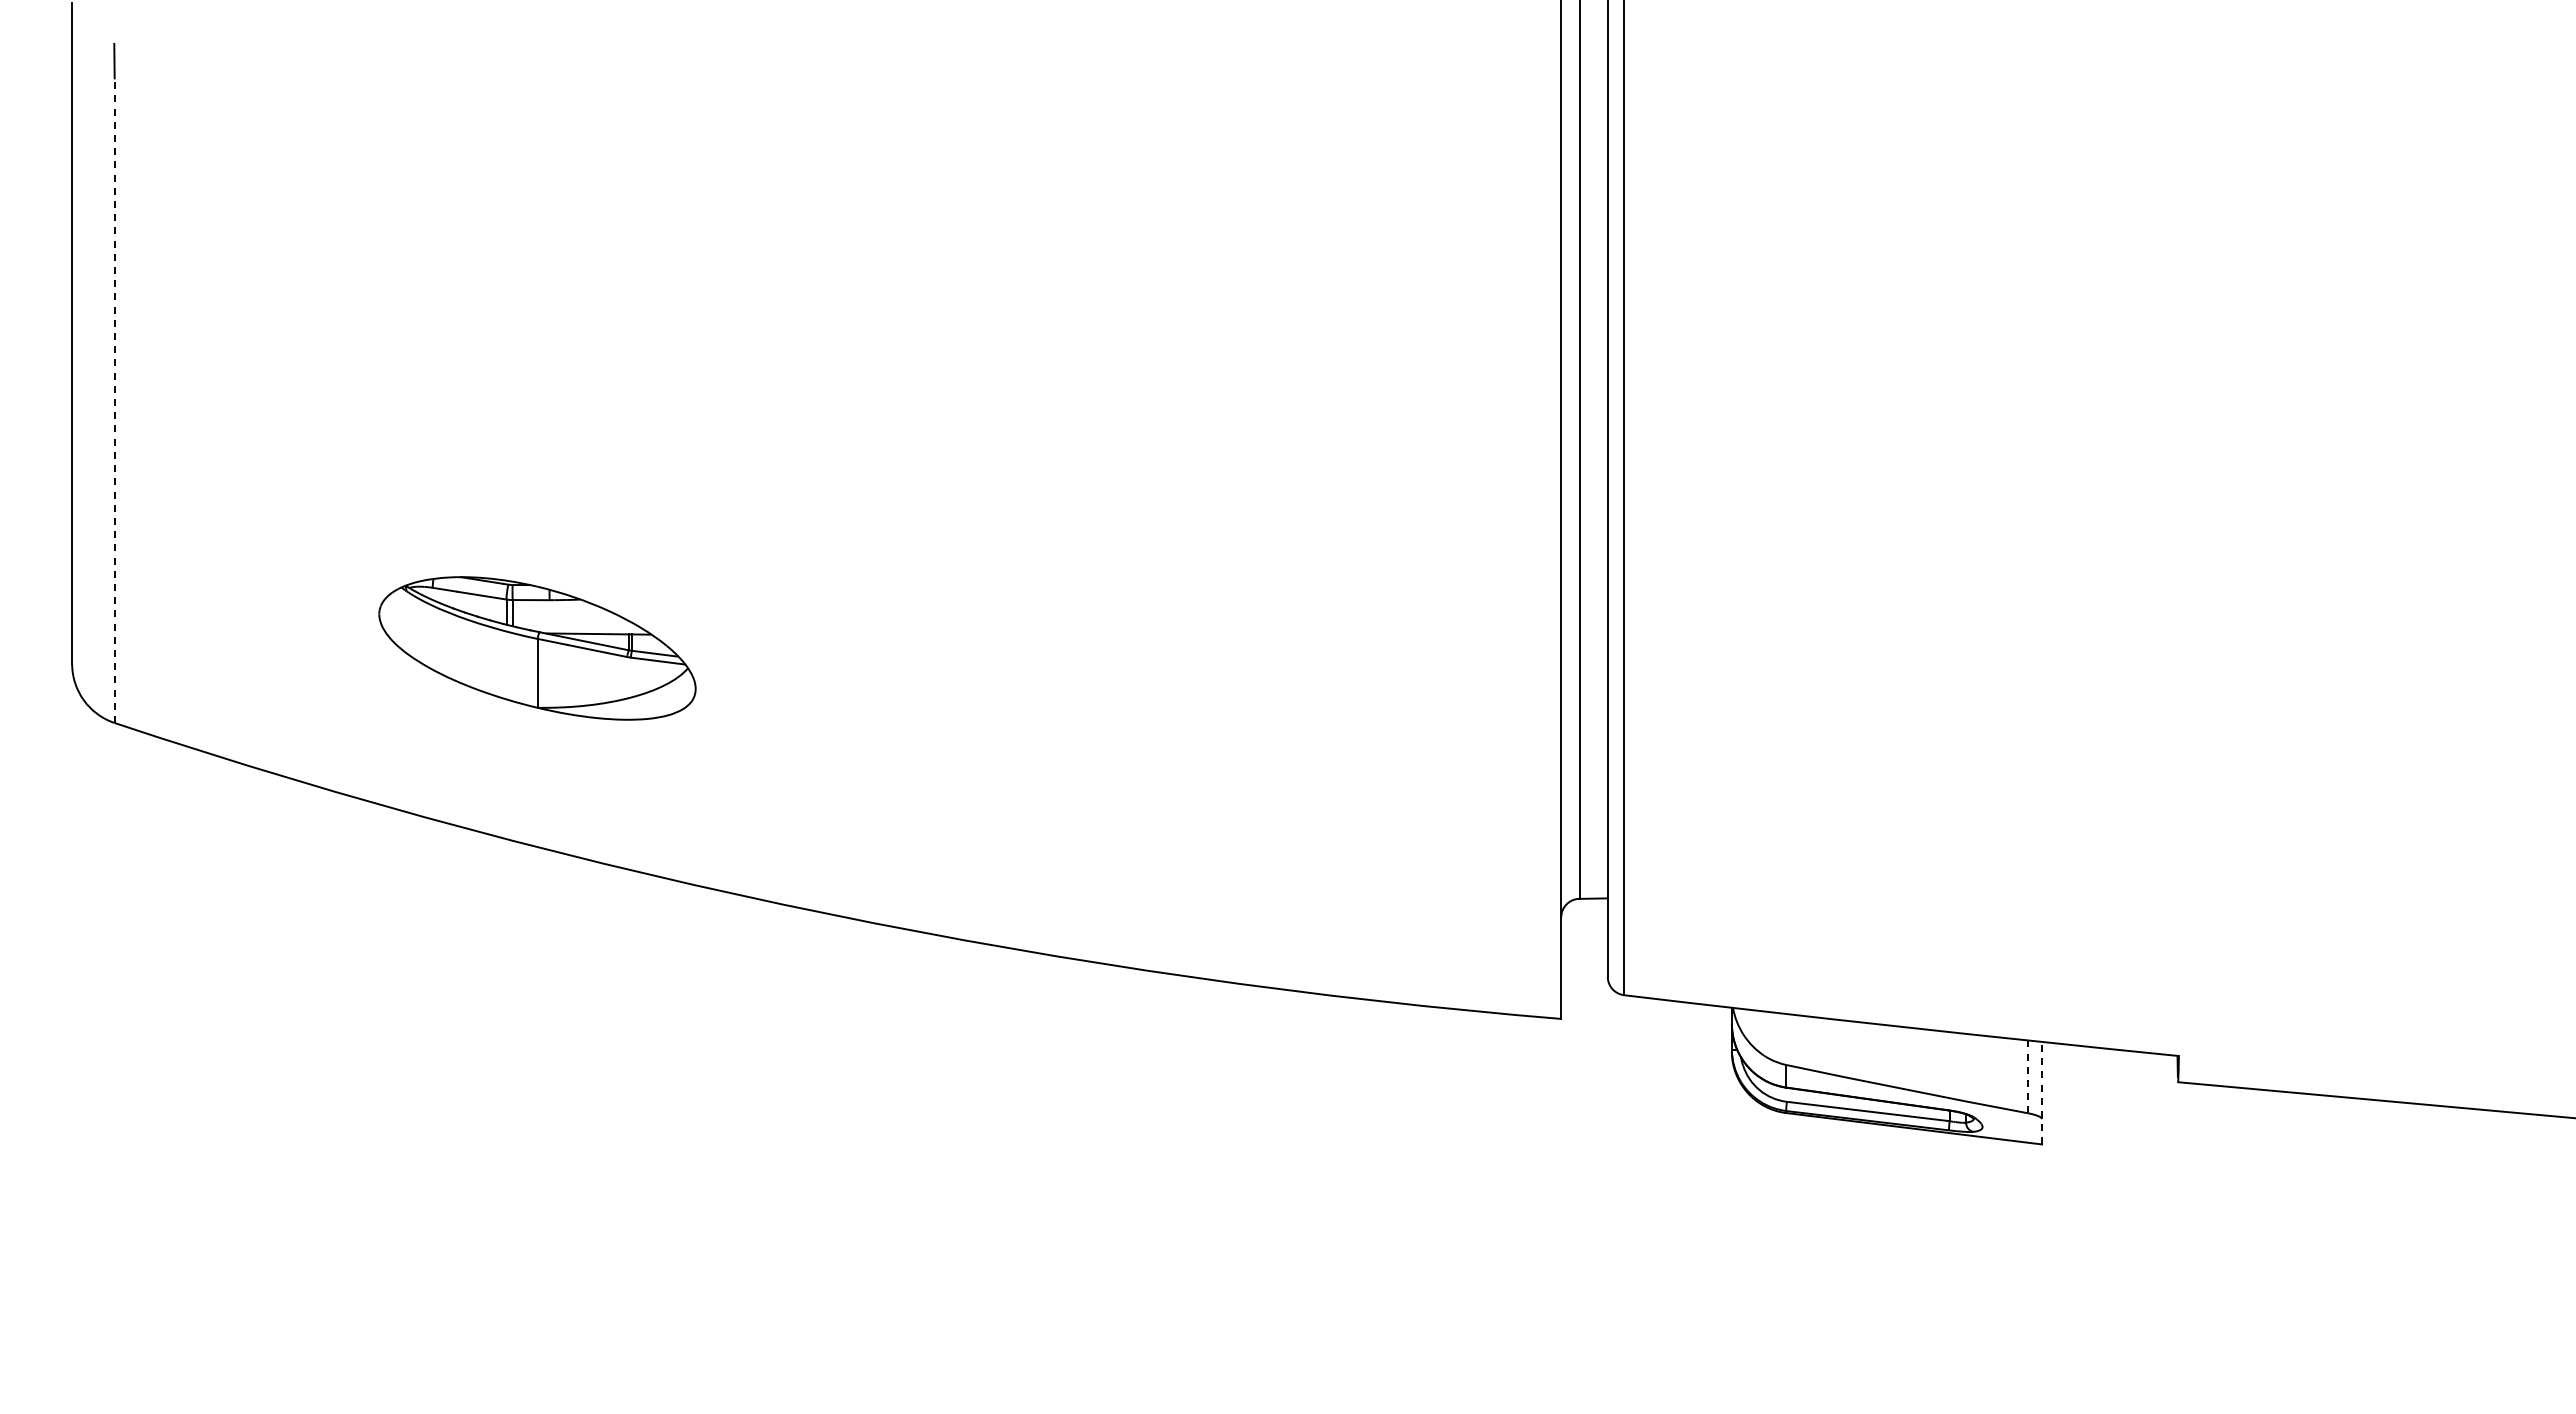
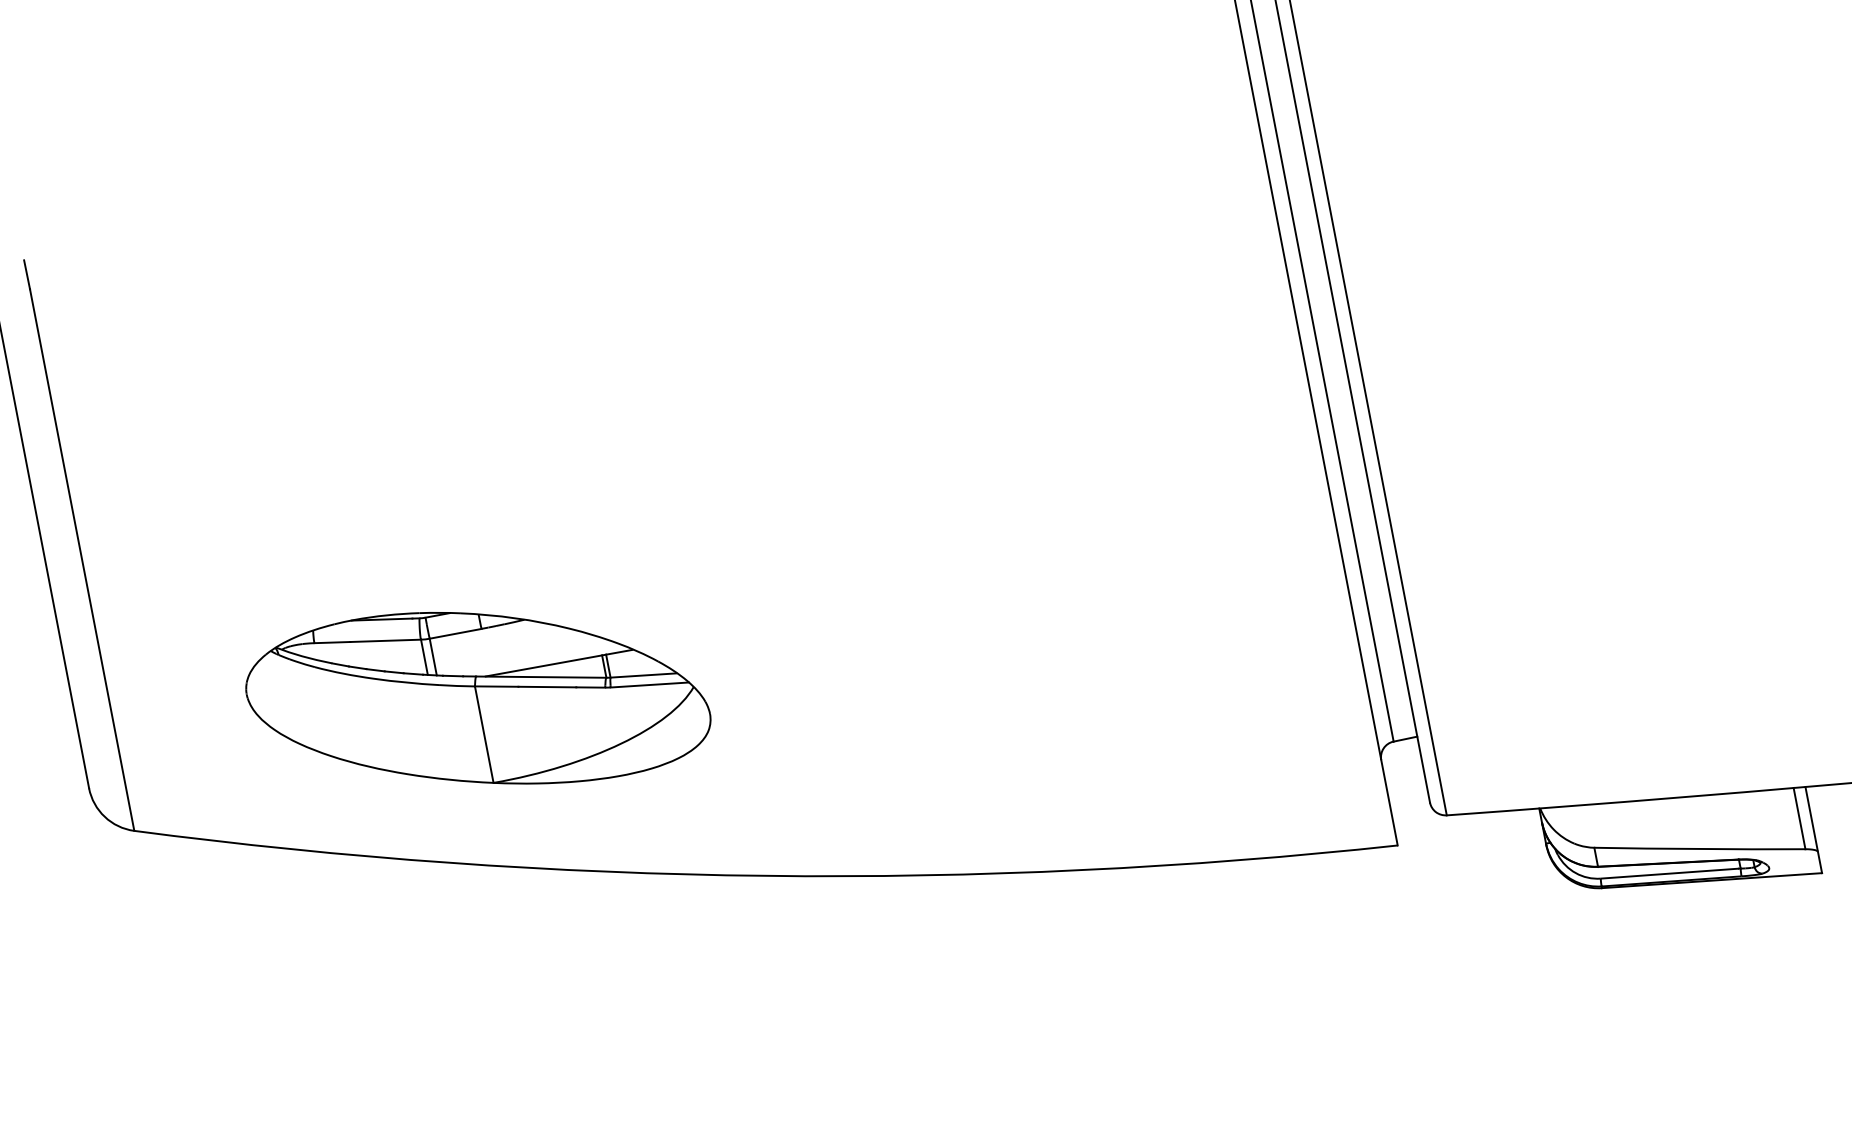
line: (114, 400) -> (82, 559), dashed -> solid
part: (537, 648) -> (477, 699), size x1.67
line: (2028, 1077) -> (1799, 819), dashed -> solid
line: (2042, 1092) -> (1814, 829), dashed -> solid

